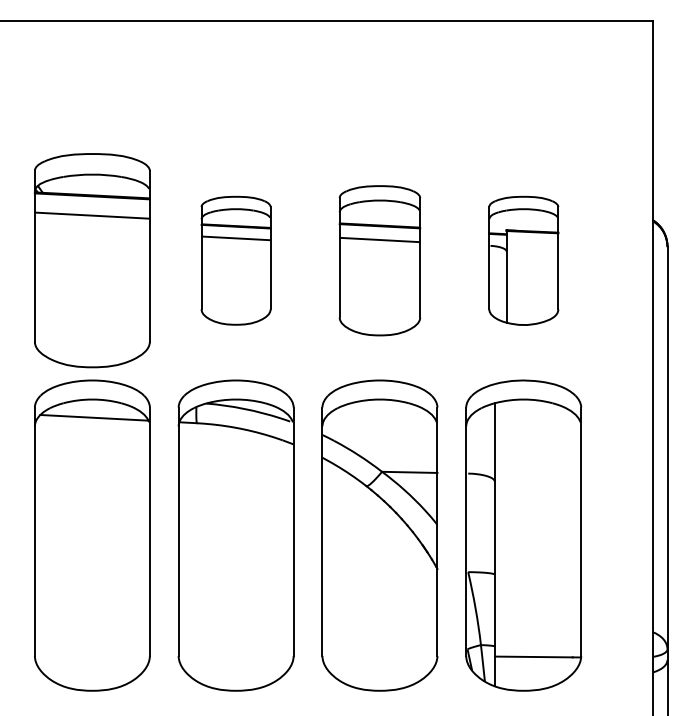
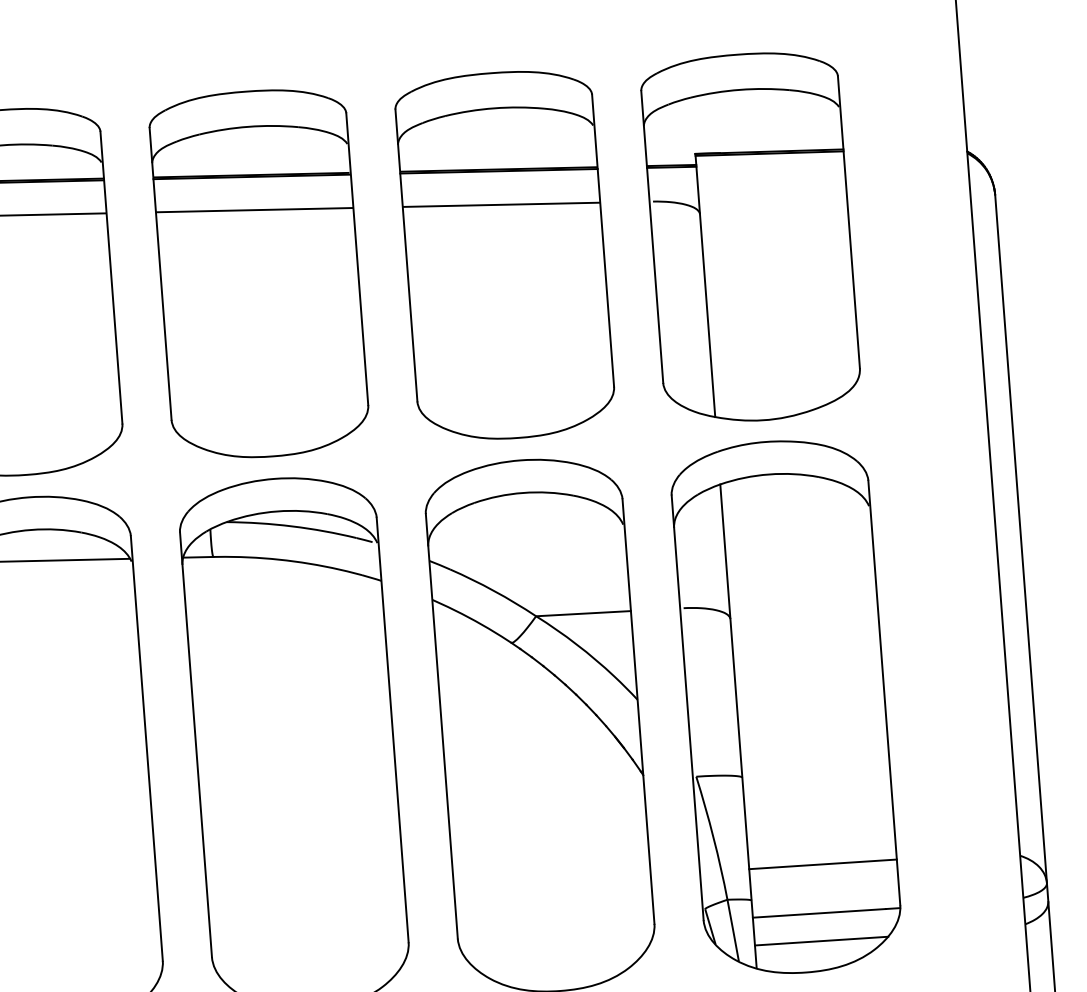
part: (235, 260) -> (258, 273), size x1.67
part: (379, 260) -> (504, 255), size x1.43
part: (523, 260) -> (750, 236), size x1.67
line: (537, 628) -> (821, 864), added
line: (533, 672) -> (820, 939), added

